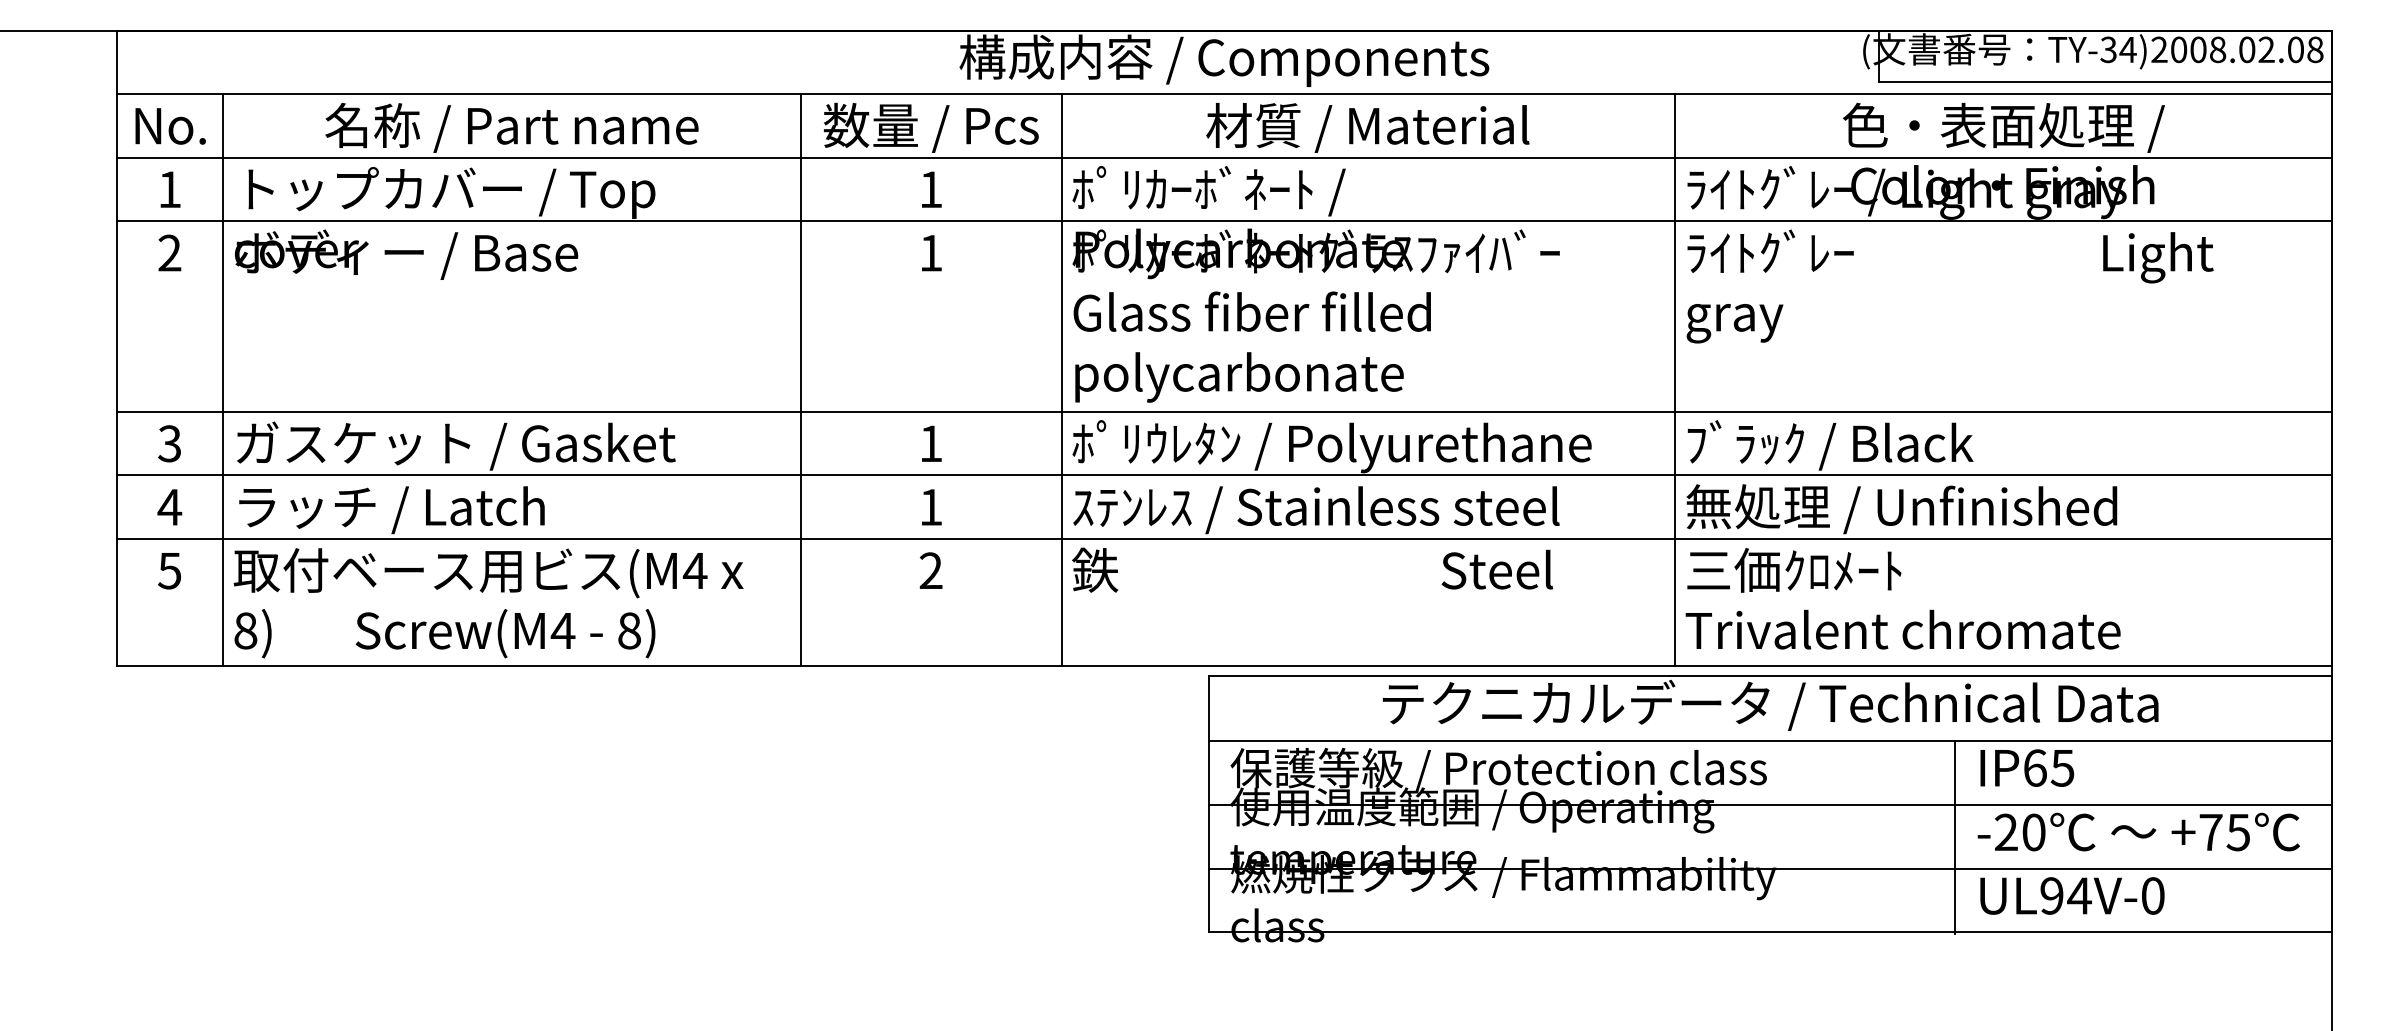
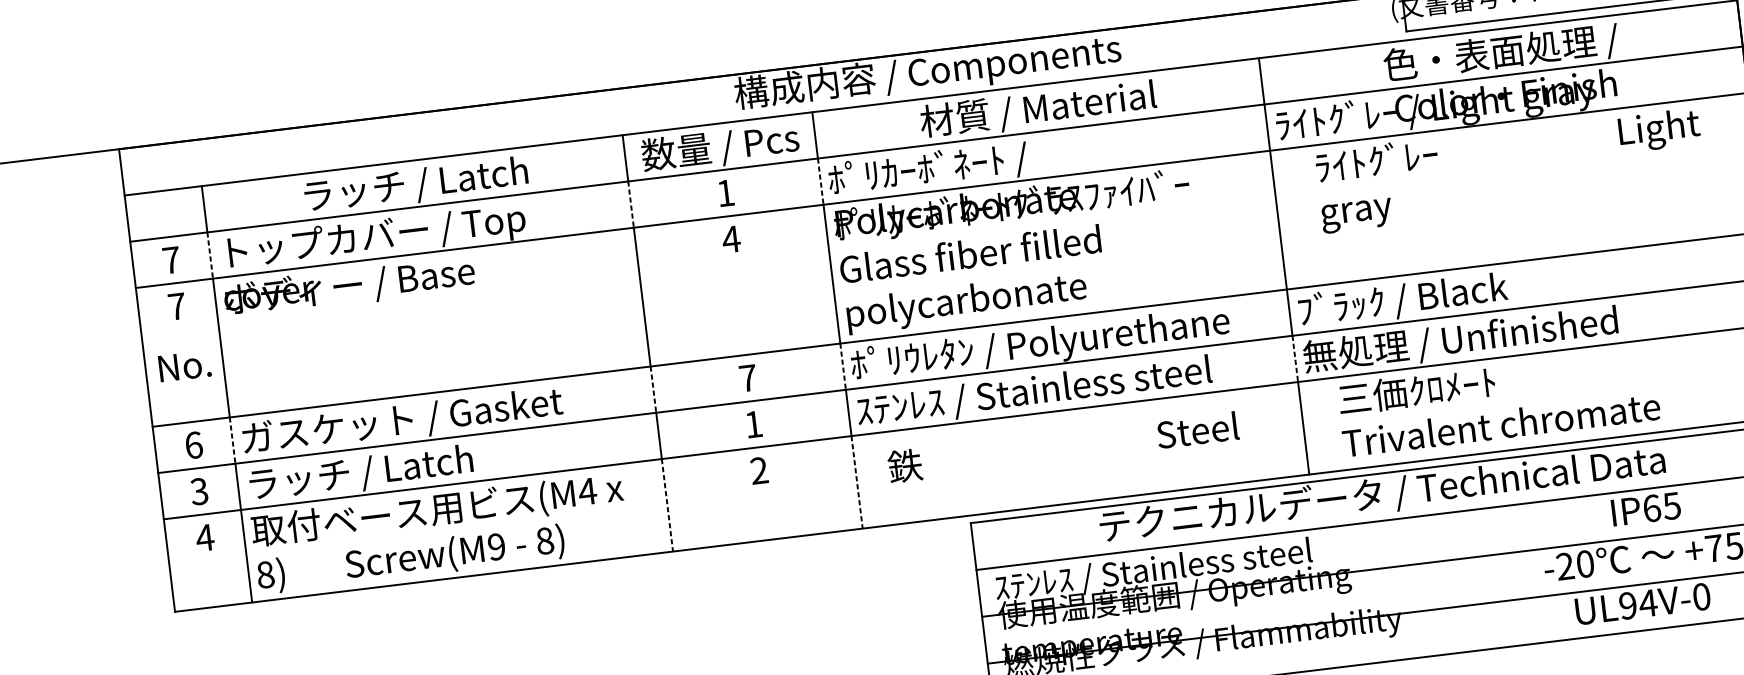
text: (170, 126) -> (184, 366), moved
text: (511, 127) -> (414, 184), 名称 / Part name -> ラッチ / Latch
text: (169, 189) -> (171, 260), 1 -> 7
line: (223, 189) -> (210, 255), solid -> dashed
line: (801, 189) -> (631, 204), solid -> dashed
line: (1061, 189) -> (820, 181), solid -> dashed
text: (169, 252) -> (176, 306), 2 -> 7
text: (930, 253) -> (730, 239), 1 -> 4
text: (1949, 286) -> (1509, 169), moved
text: (169, 443) -> (193, 445), 3 -> 6
line: (223, 443) -> (232, 440), solid -> dashed
line: (801, 443) -> (653, 389), solid -> dashed
text: (931, 443) -> (748, 378), 1 -> 7
line: (1061, 443) -> (843, 366), solid -> dashed
text: (169, 506) -> (199, 491), 4 -> 3
line: (1674, 507) -> (1295, 359), solid -> dashed
text: (1312, 569) -> (1063, 446), moved
text: (169, 571) -> (204, 538), 5 -> 4
text: (1902, 598) -> (1498, 401), moved
line: (801, 602) -> (667, 505), solid -> dashed
line: (1061, 602) -> (857, 482), solid -> dashed
text: (562, 630) -> (496, 546), Screw(M4 -> Screw(M9
text: (2027, 767) -> (1646, 508), moved
text: (1498, 769) -> (1189, 565), 保護等級 / Protection class -> ｽﾃﾝﾚｽ / Stainless steel
line: (1954, 836) -> (1527, 574), removed
text: (2072, 895) -> (1643, 603), moved

